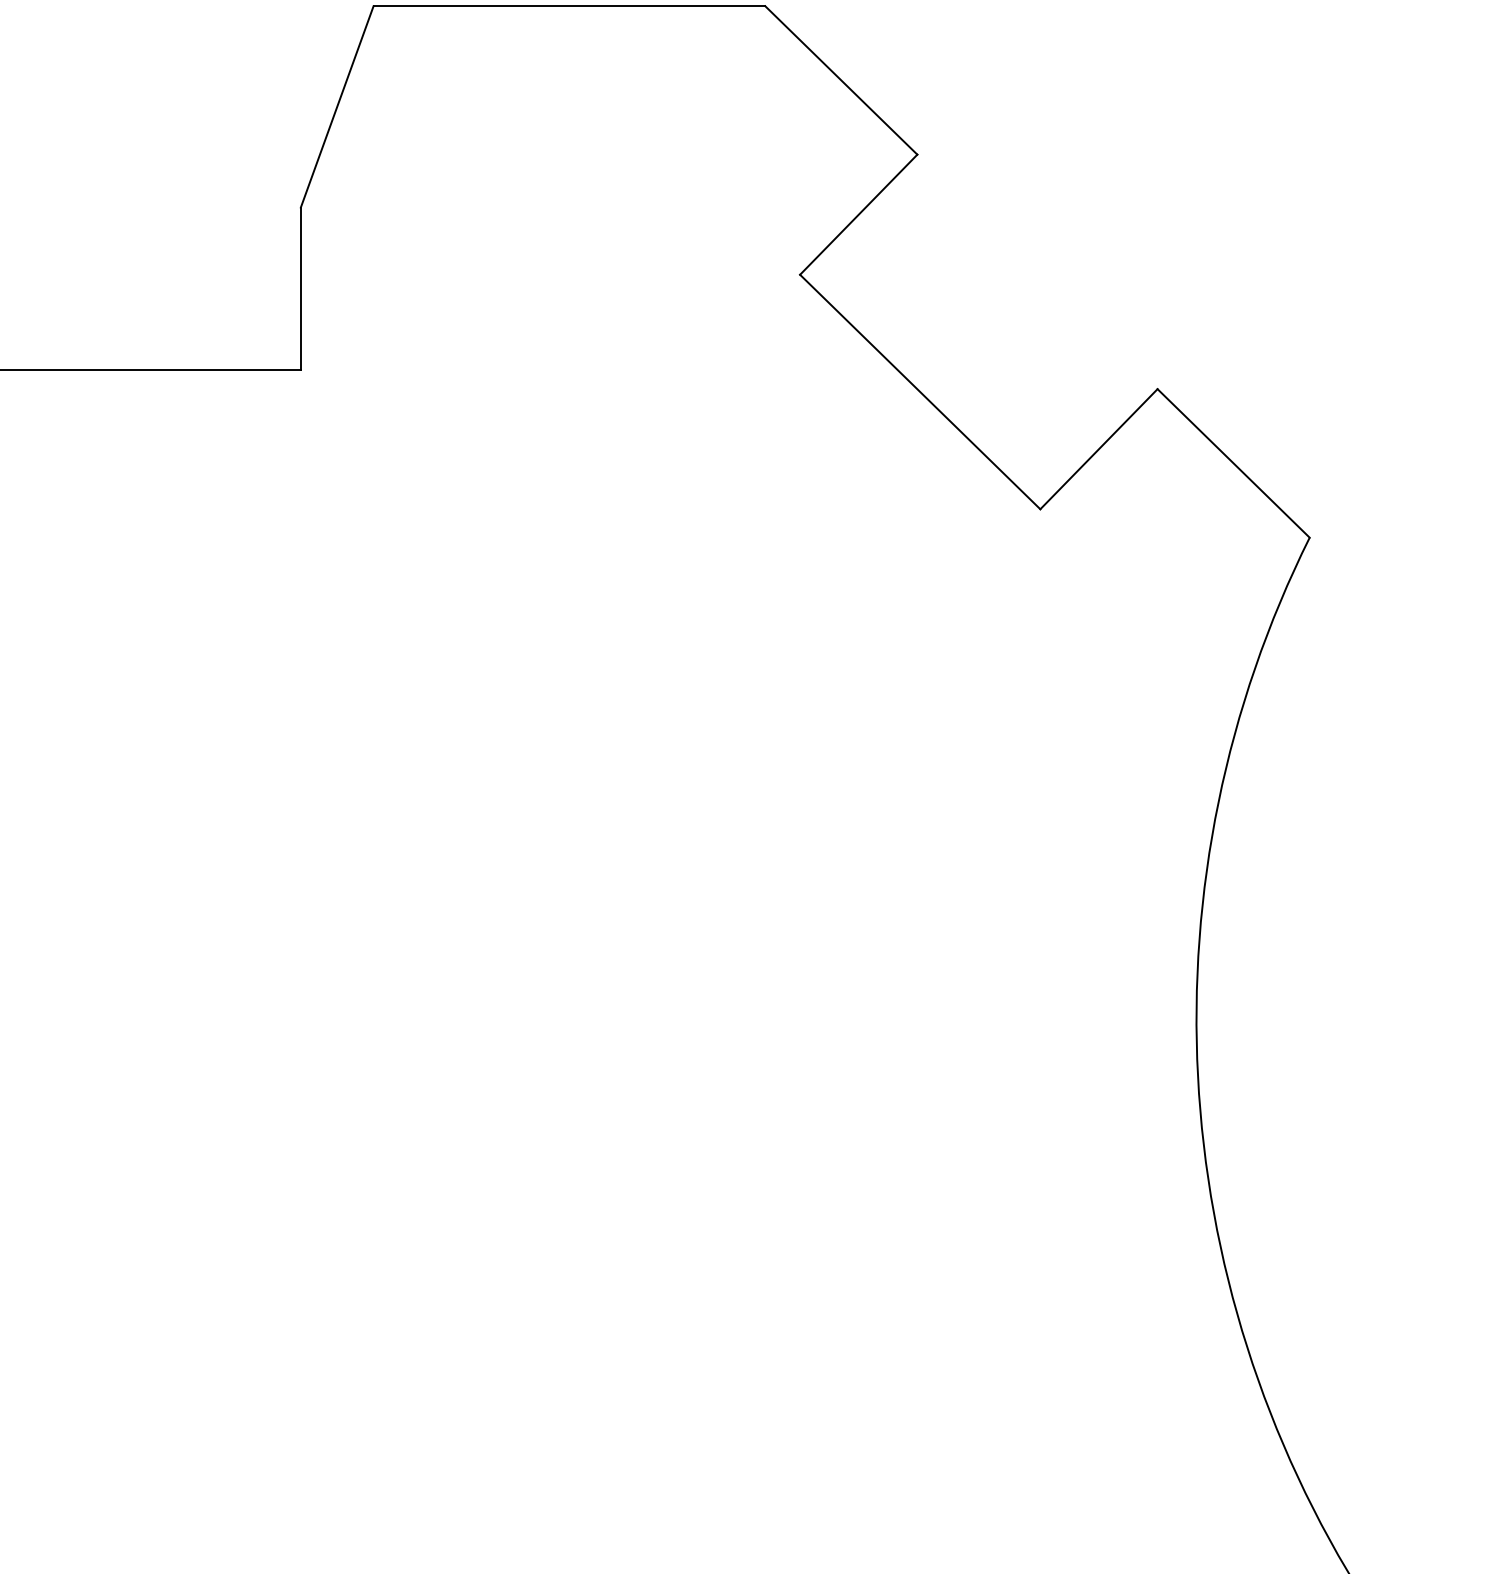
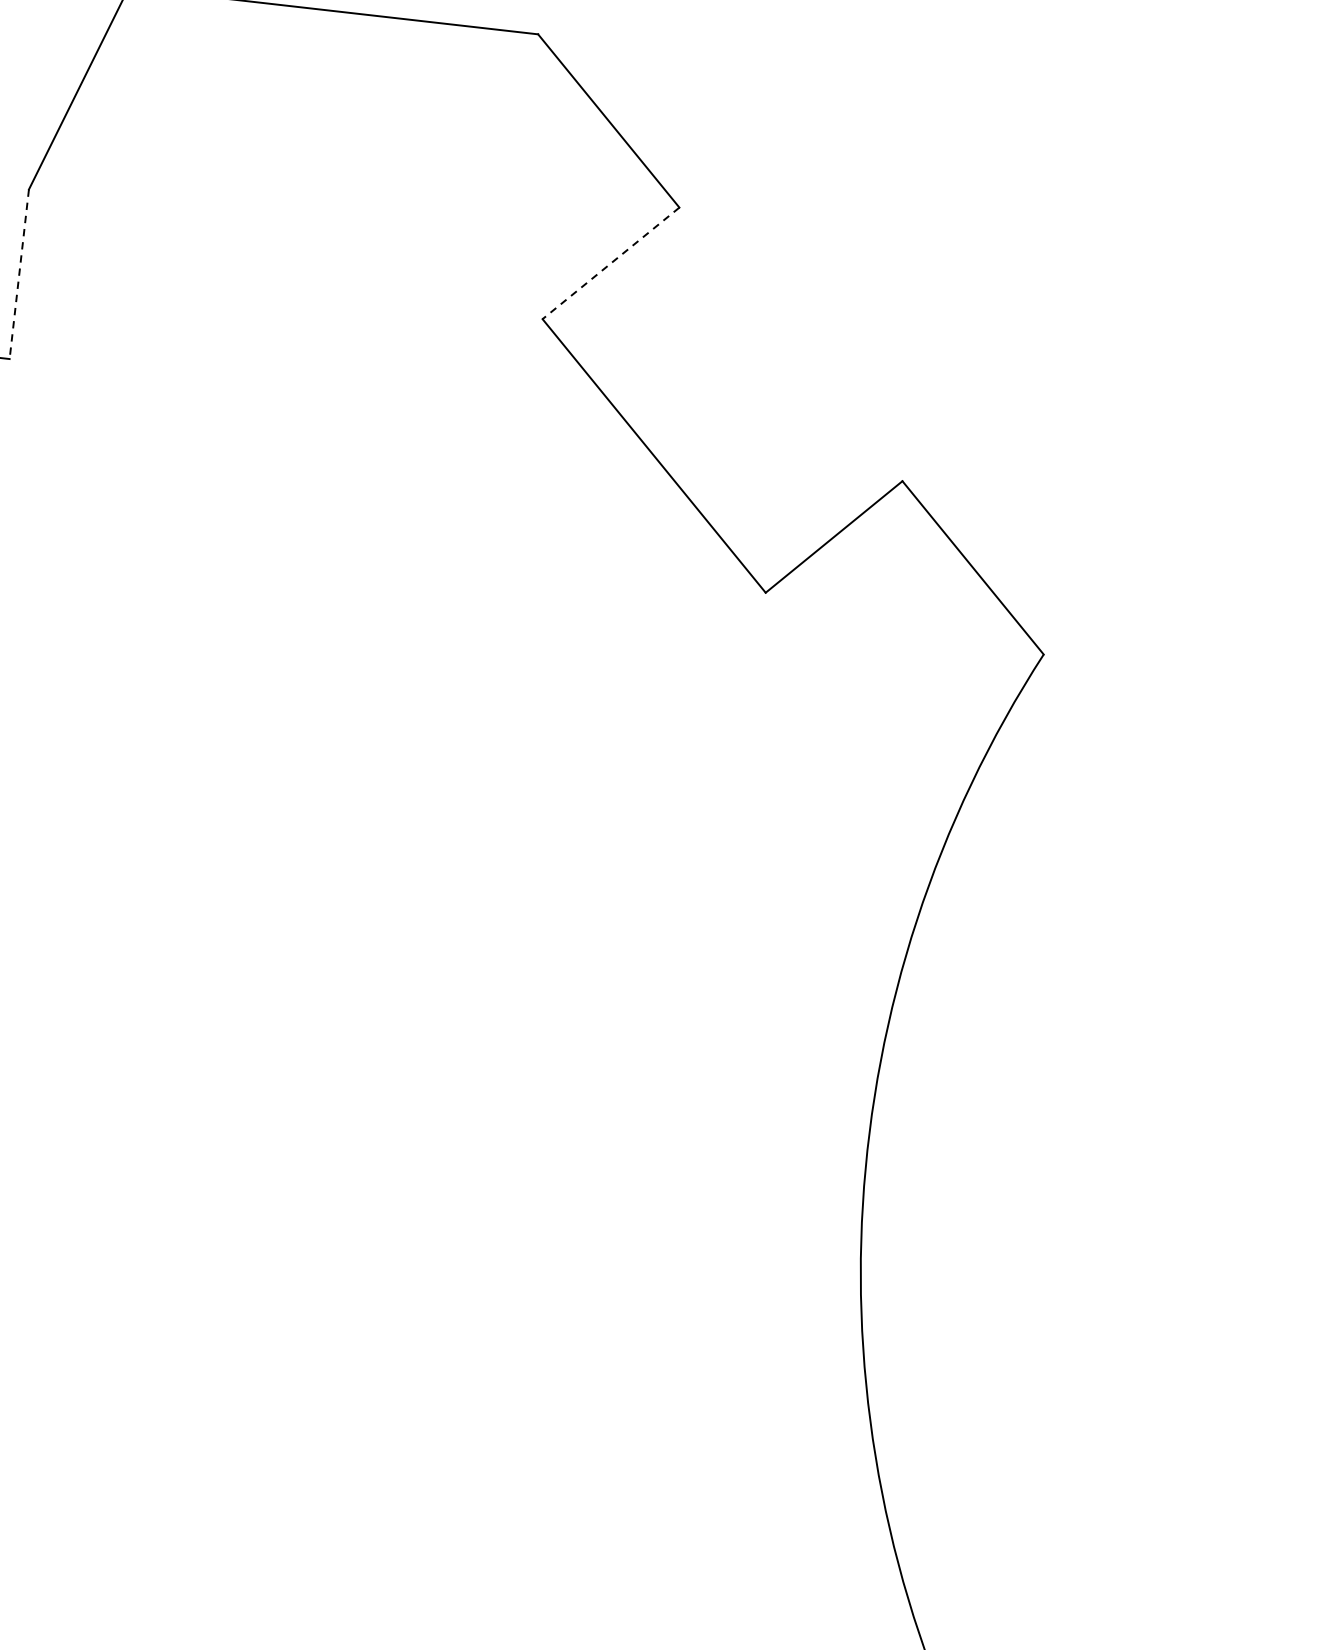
line: (858, 214) -> (610, 263), solid -> dashed
line: (300, 289) -> (18, 275), solid -> dashed

